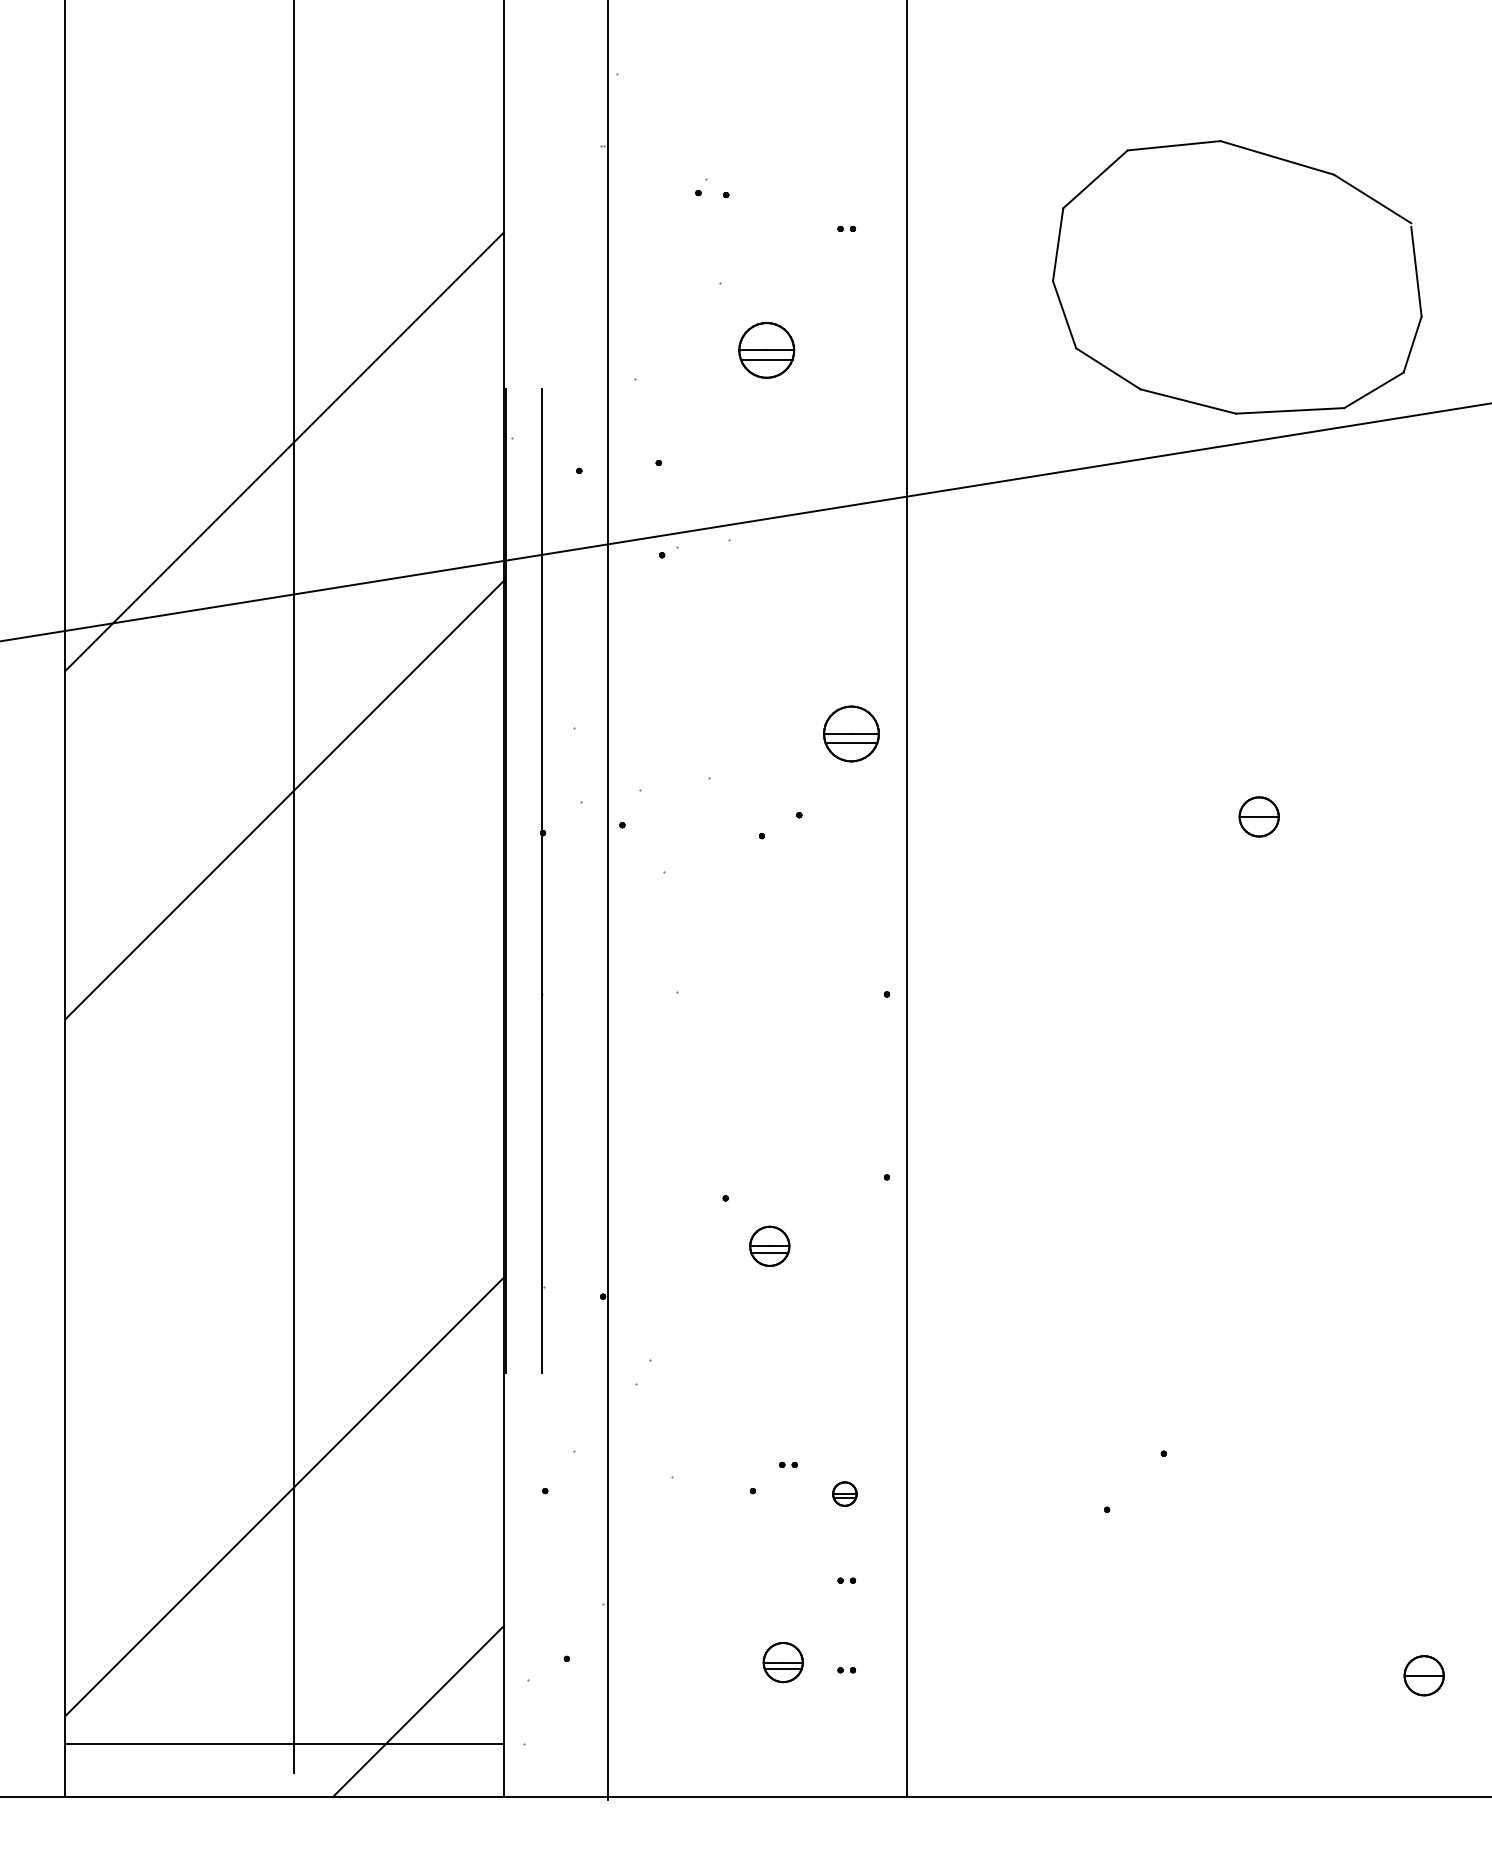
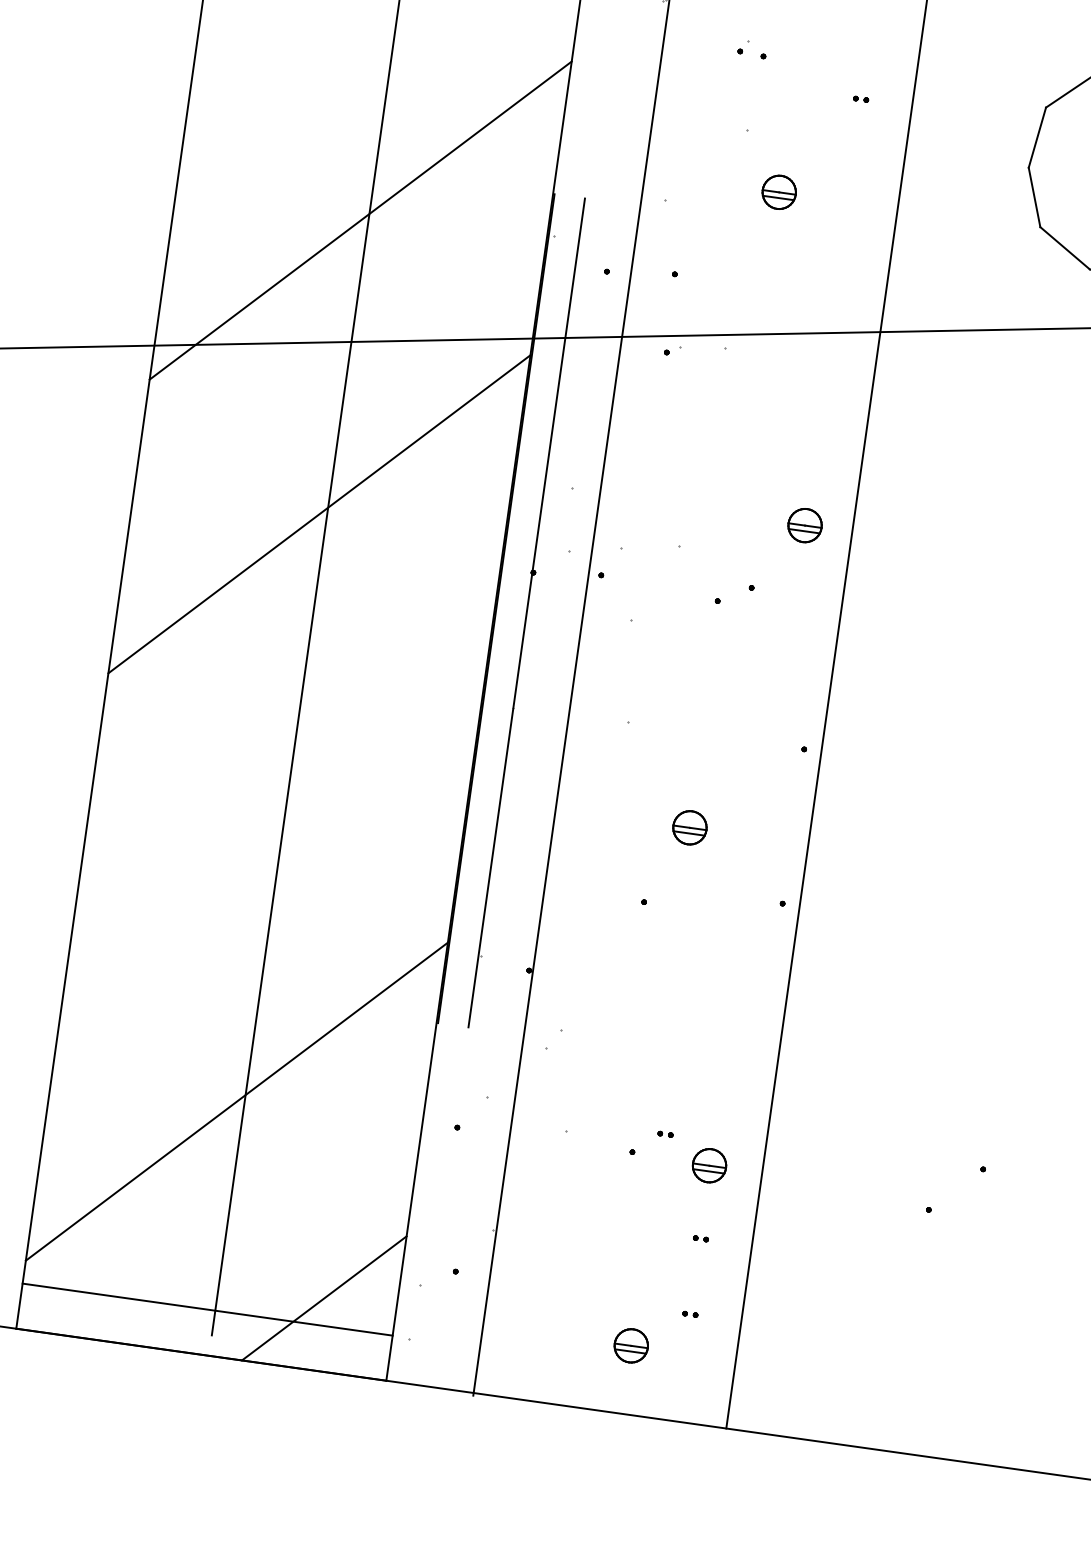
part: (766, 350) -> (779, 192), size x0.71
part: (850, 733) -> (804, 525), size x0.71
part: (769, 1245) -> (689, 827), moved
part: (844, 1493) -> (709, 1165), size x1.67
part: (782, 1662) -> (630, 1345), moved

